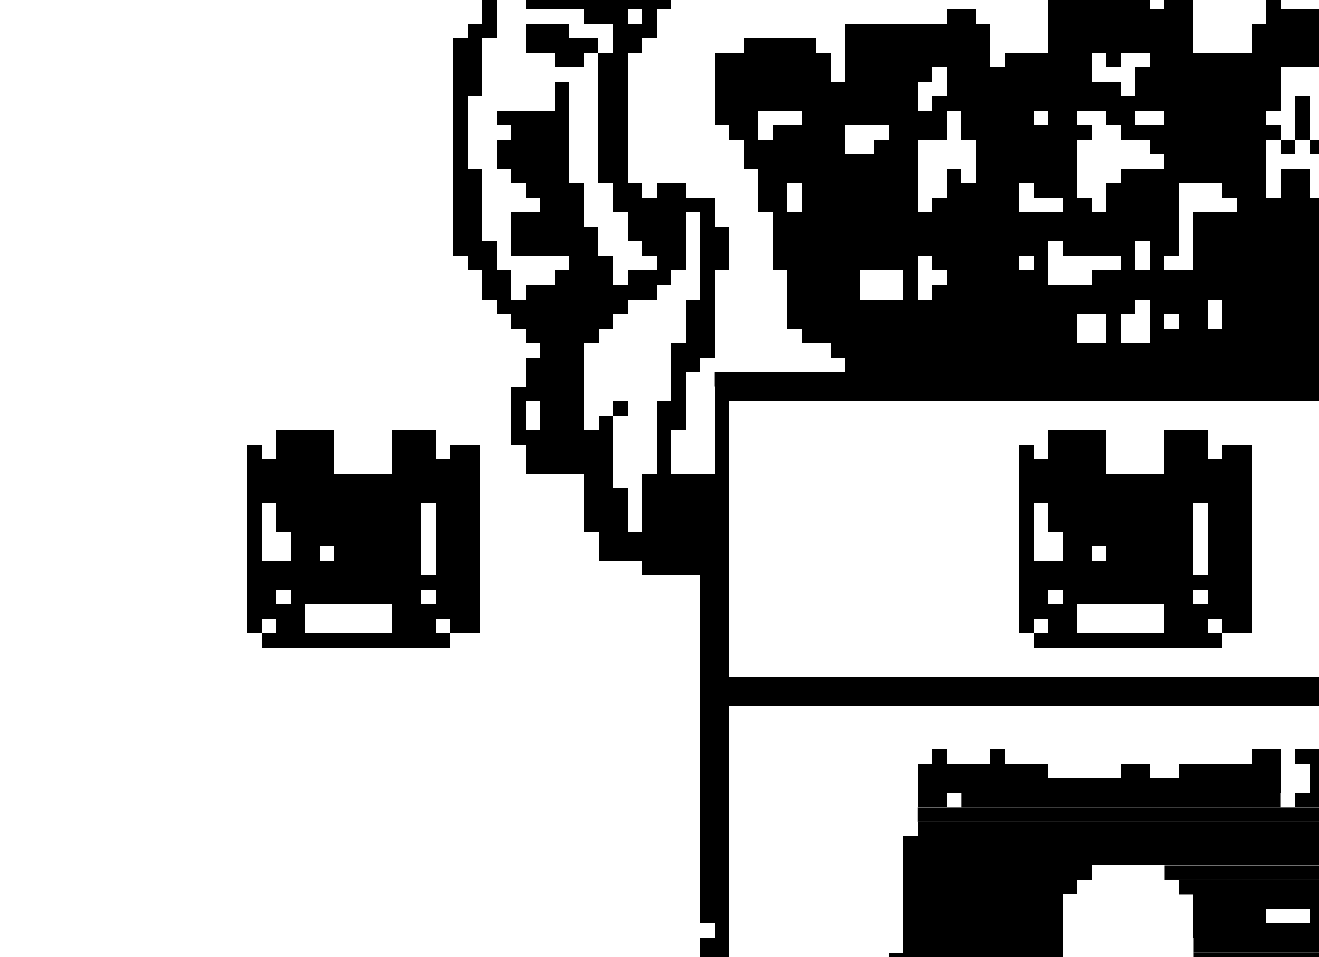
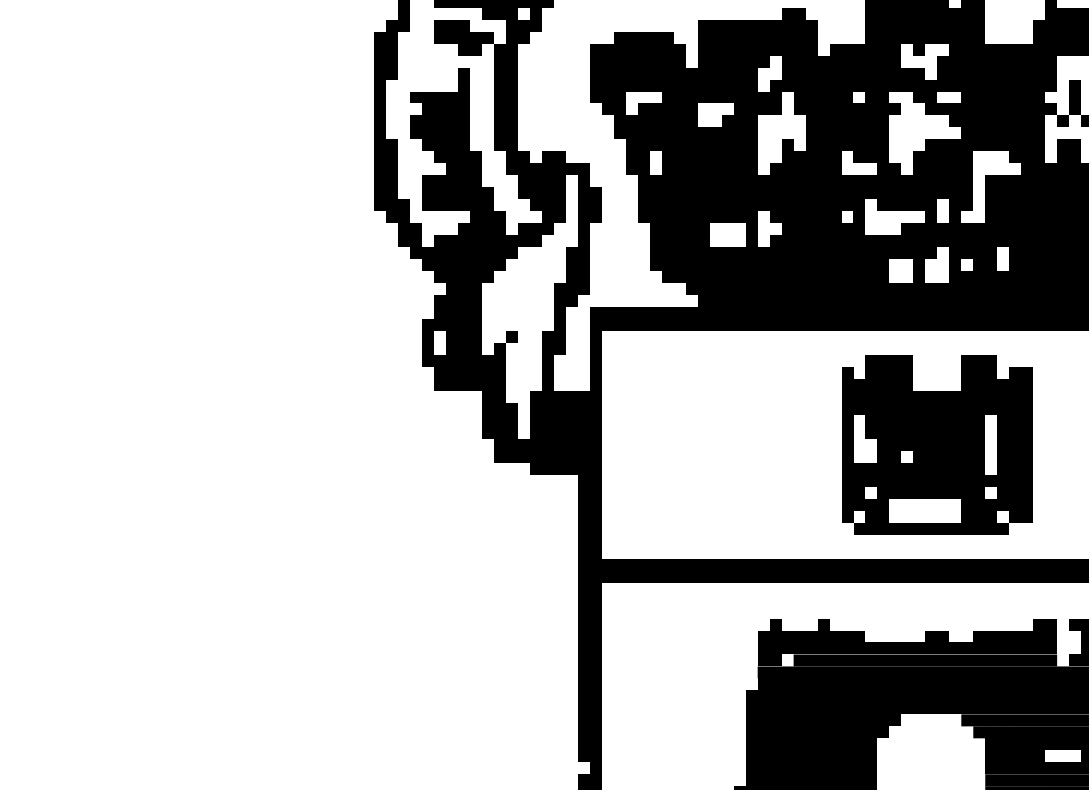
part: (363, 538) -> (300, 444), removed

